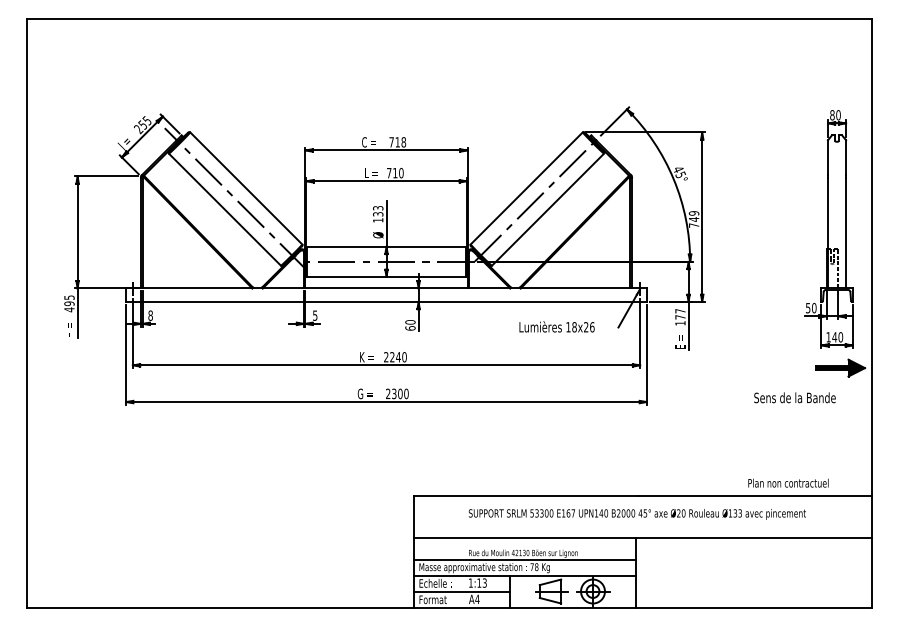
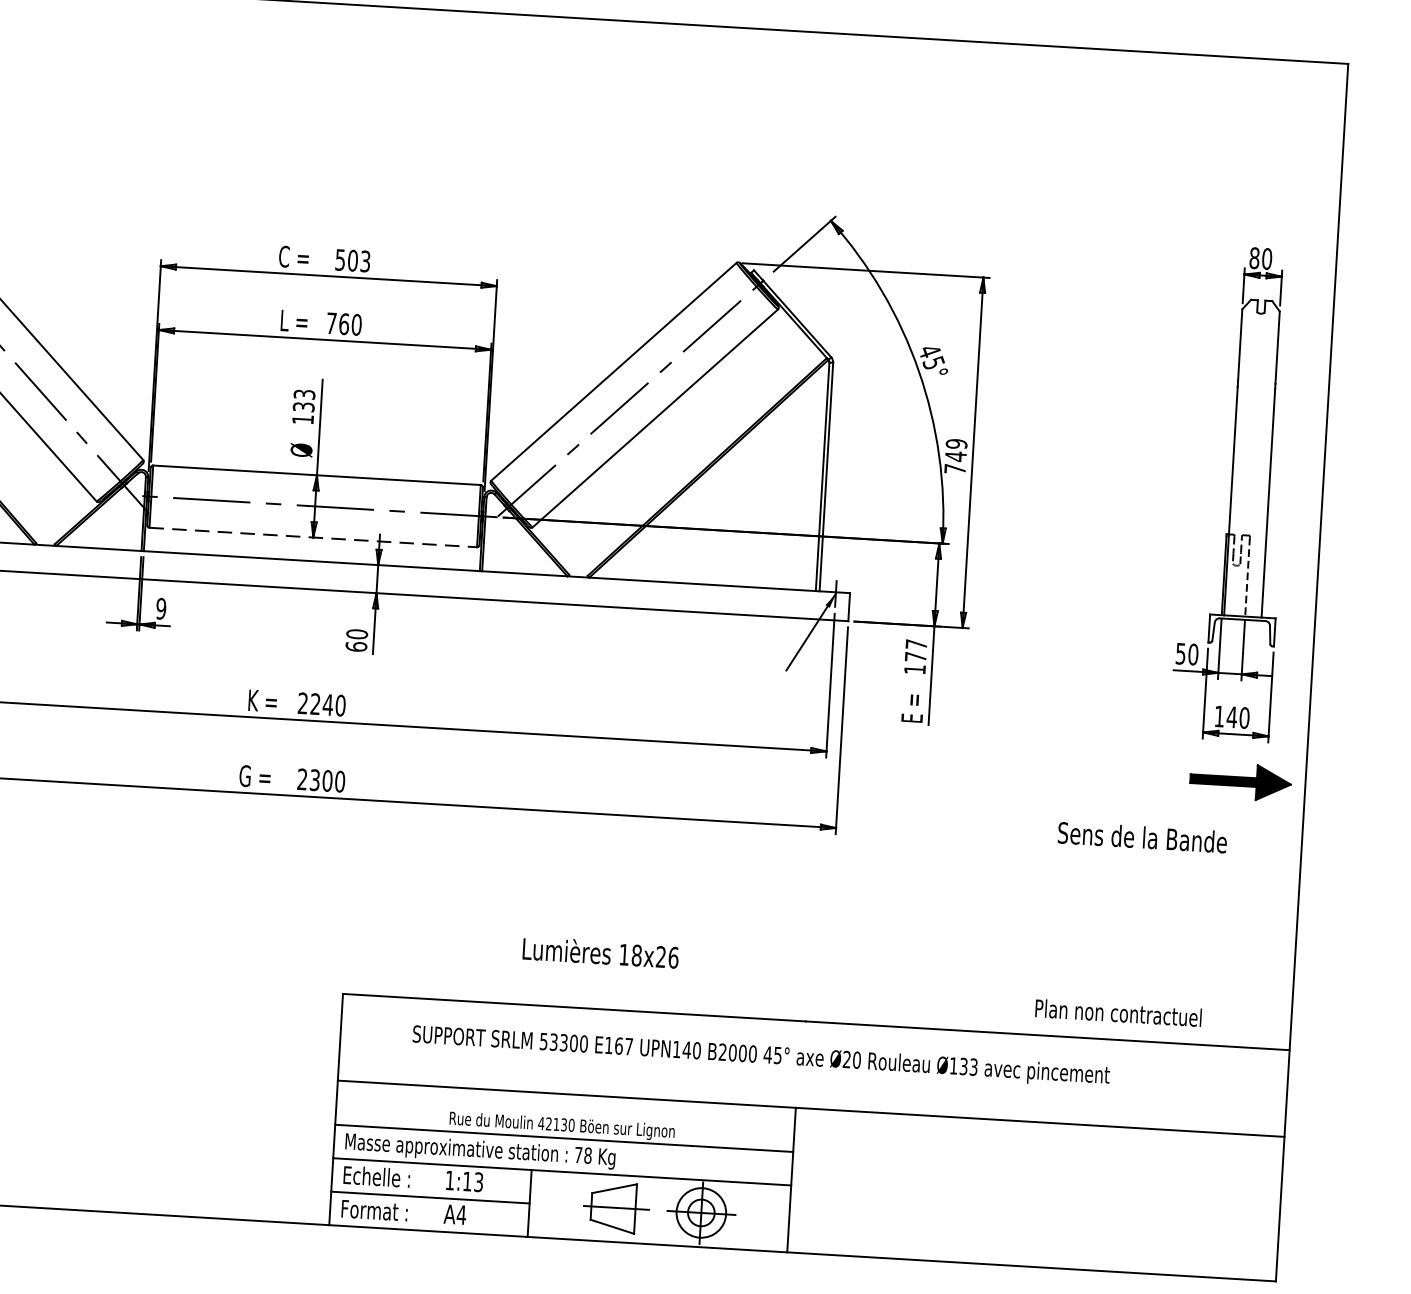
text: (397, 142) -> (352, 261), 718 -> 503
text: (395, 172) -> (344, 322), 710 -> 760
line: (387, 276) -> (315, 536), solid -> dashed
text: (315, 315) -> (161, 608), 5 -> 9
text: (556, 326) -> (599, 951), moved
text: (636, 514) -> (759, 1056), moved

